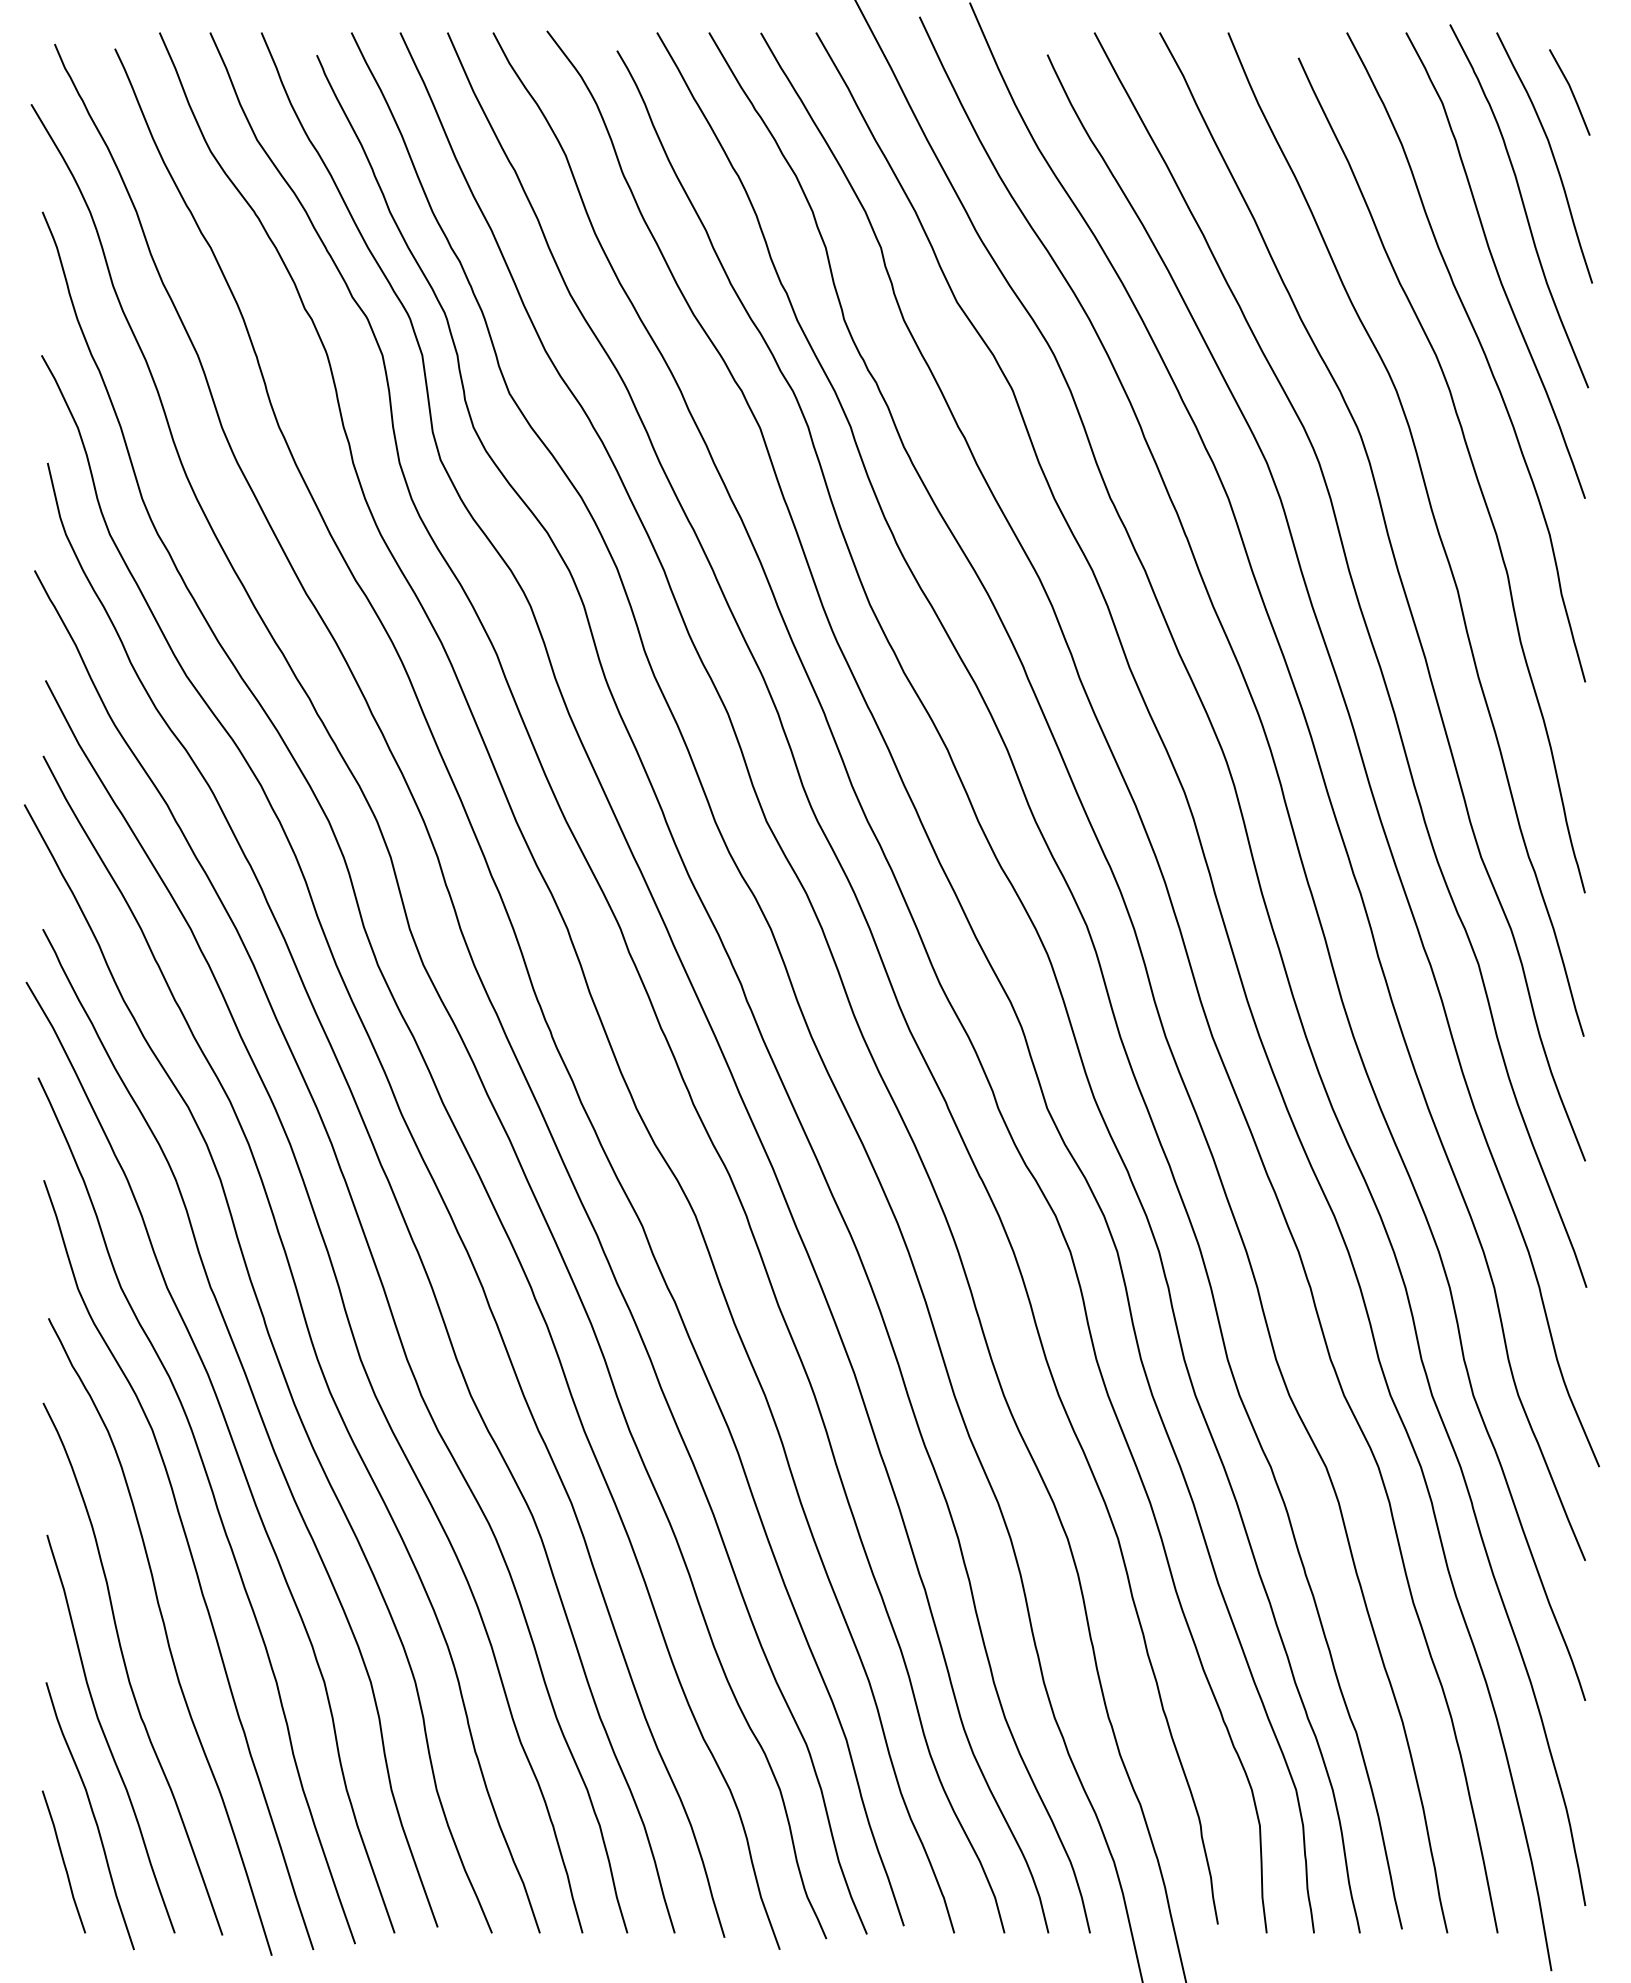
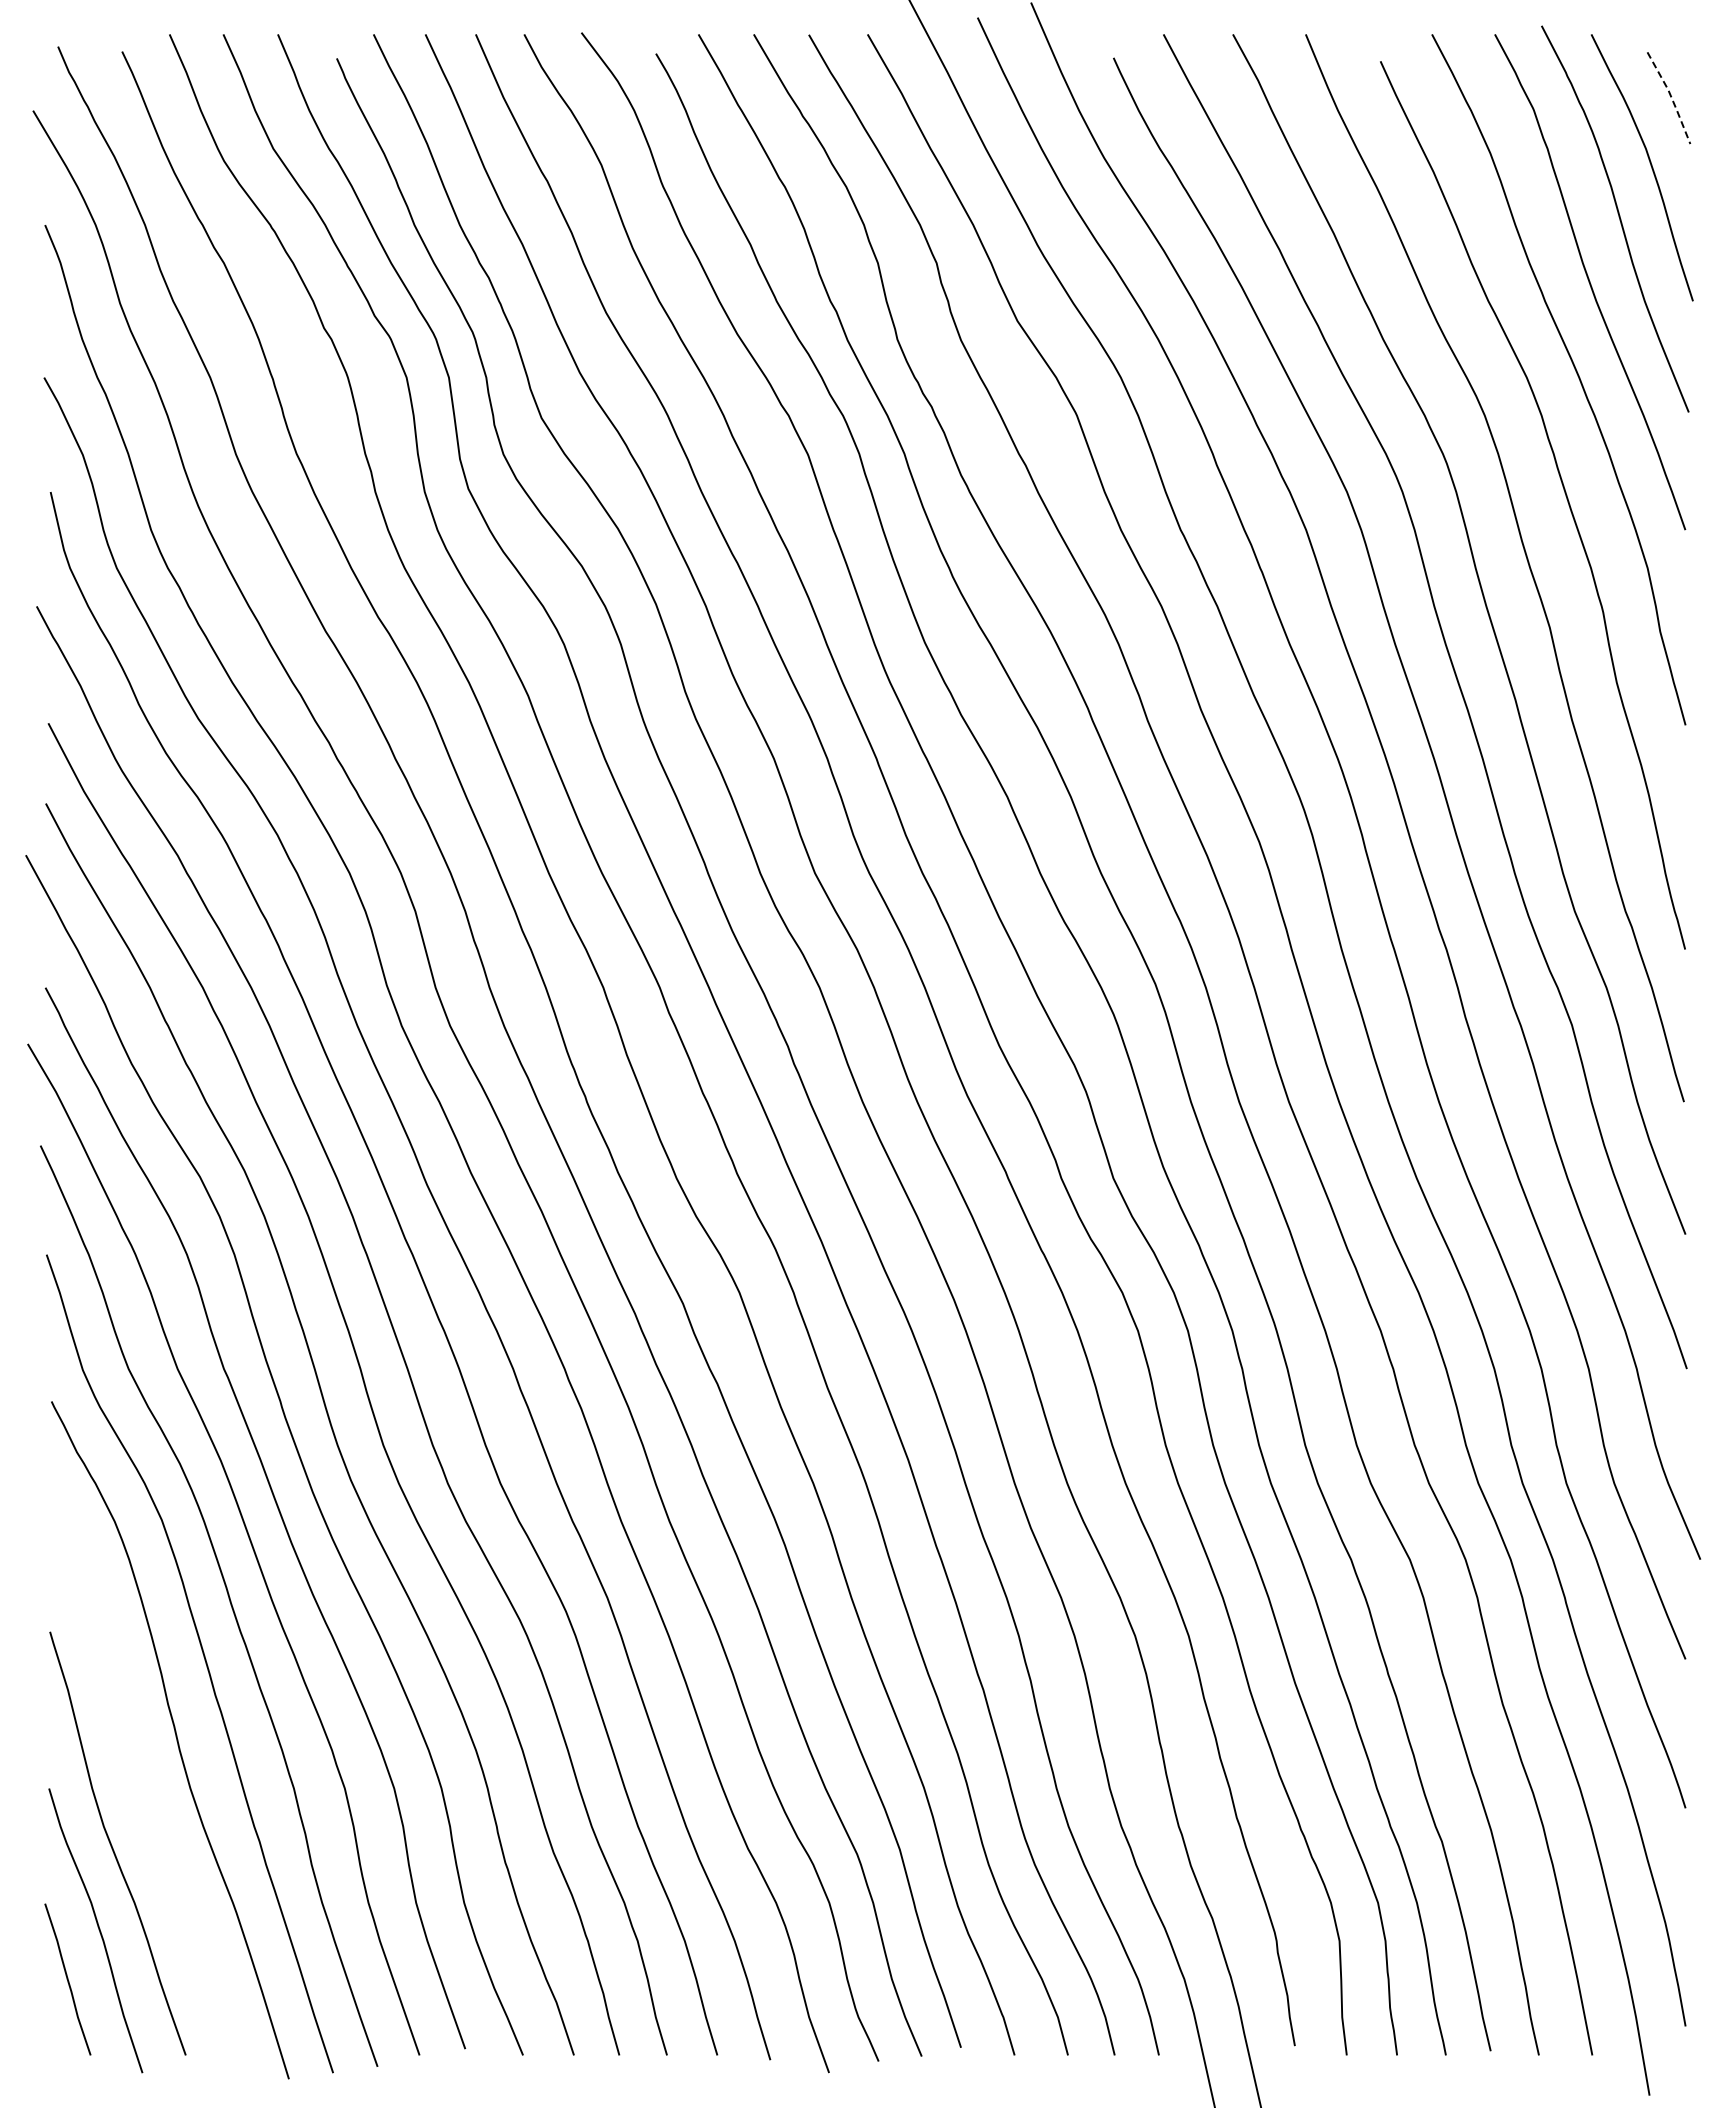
line: (1572, 91) -> (1671, 97), solid -> dashed
curve: (127, 1670) -> (135, 1775), removed

